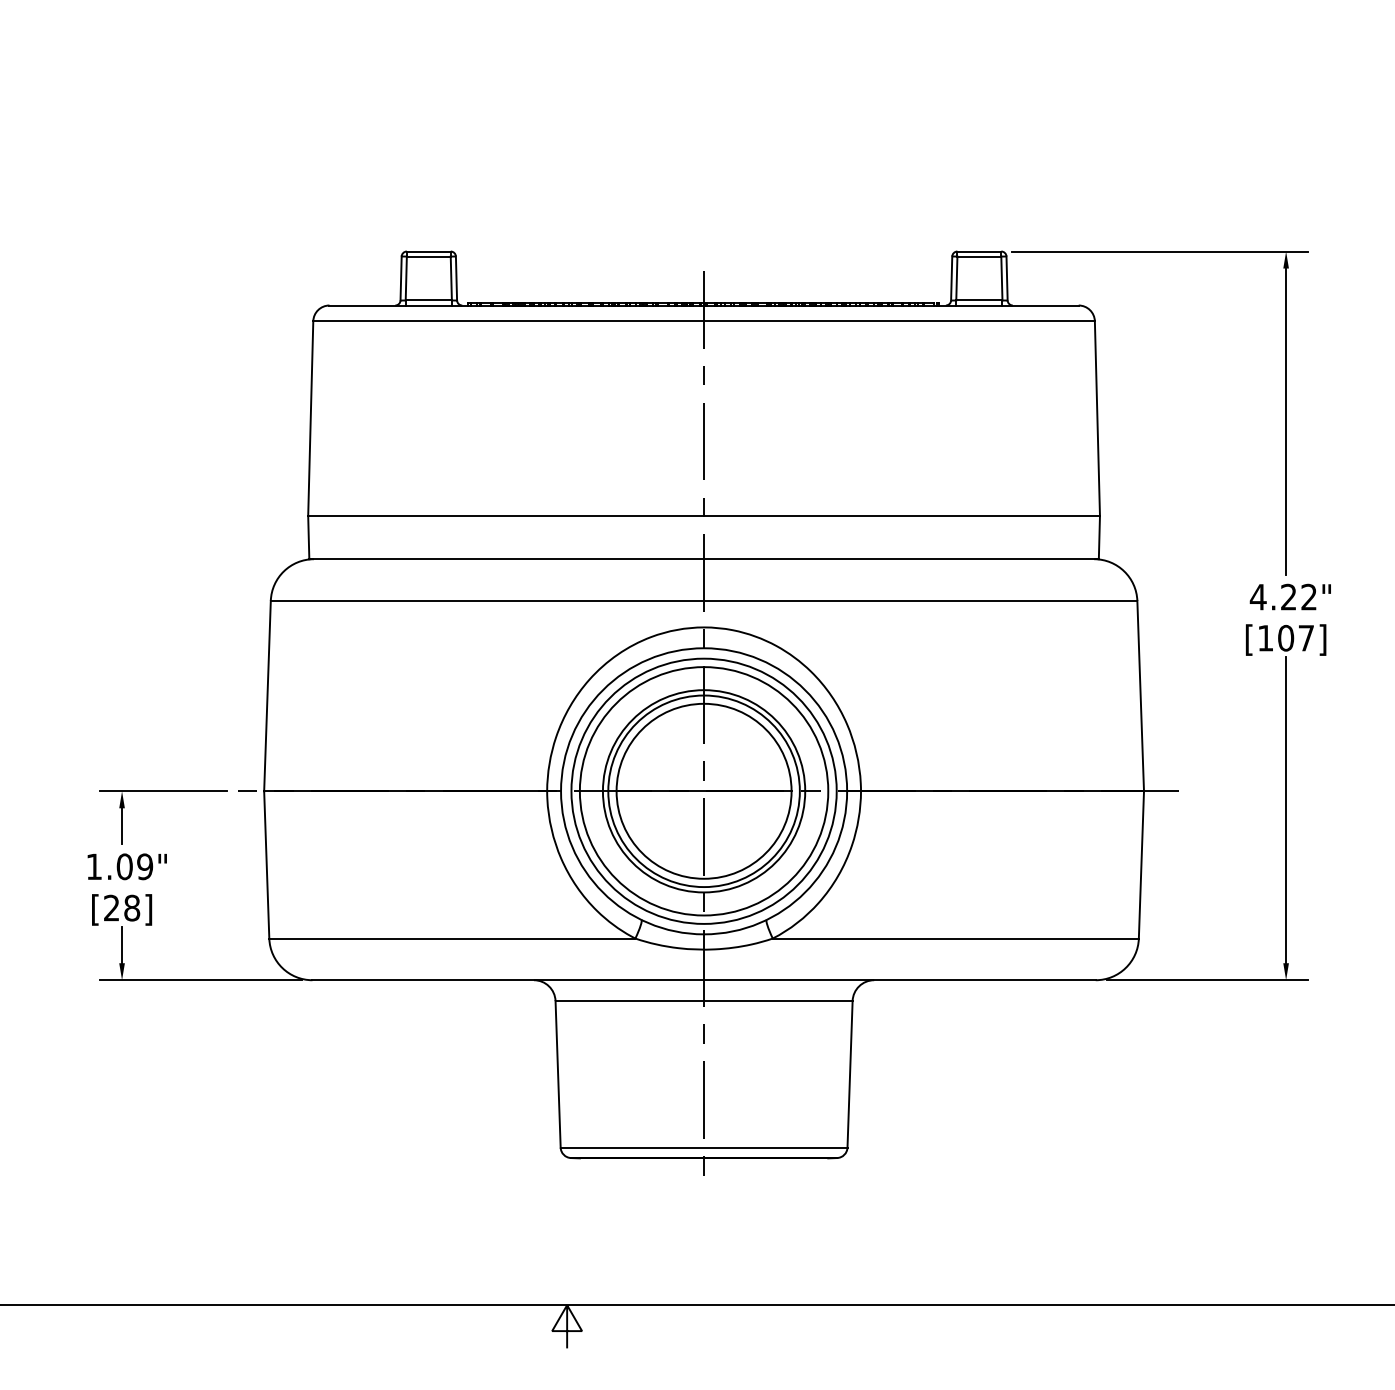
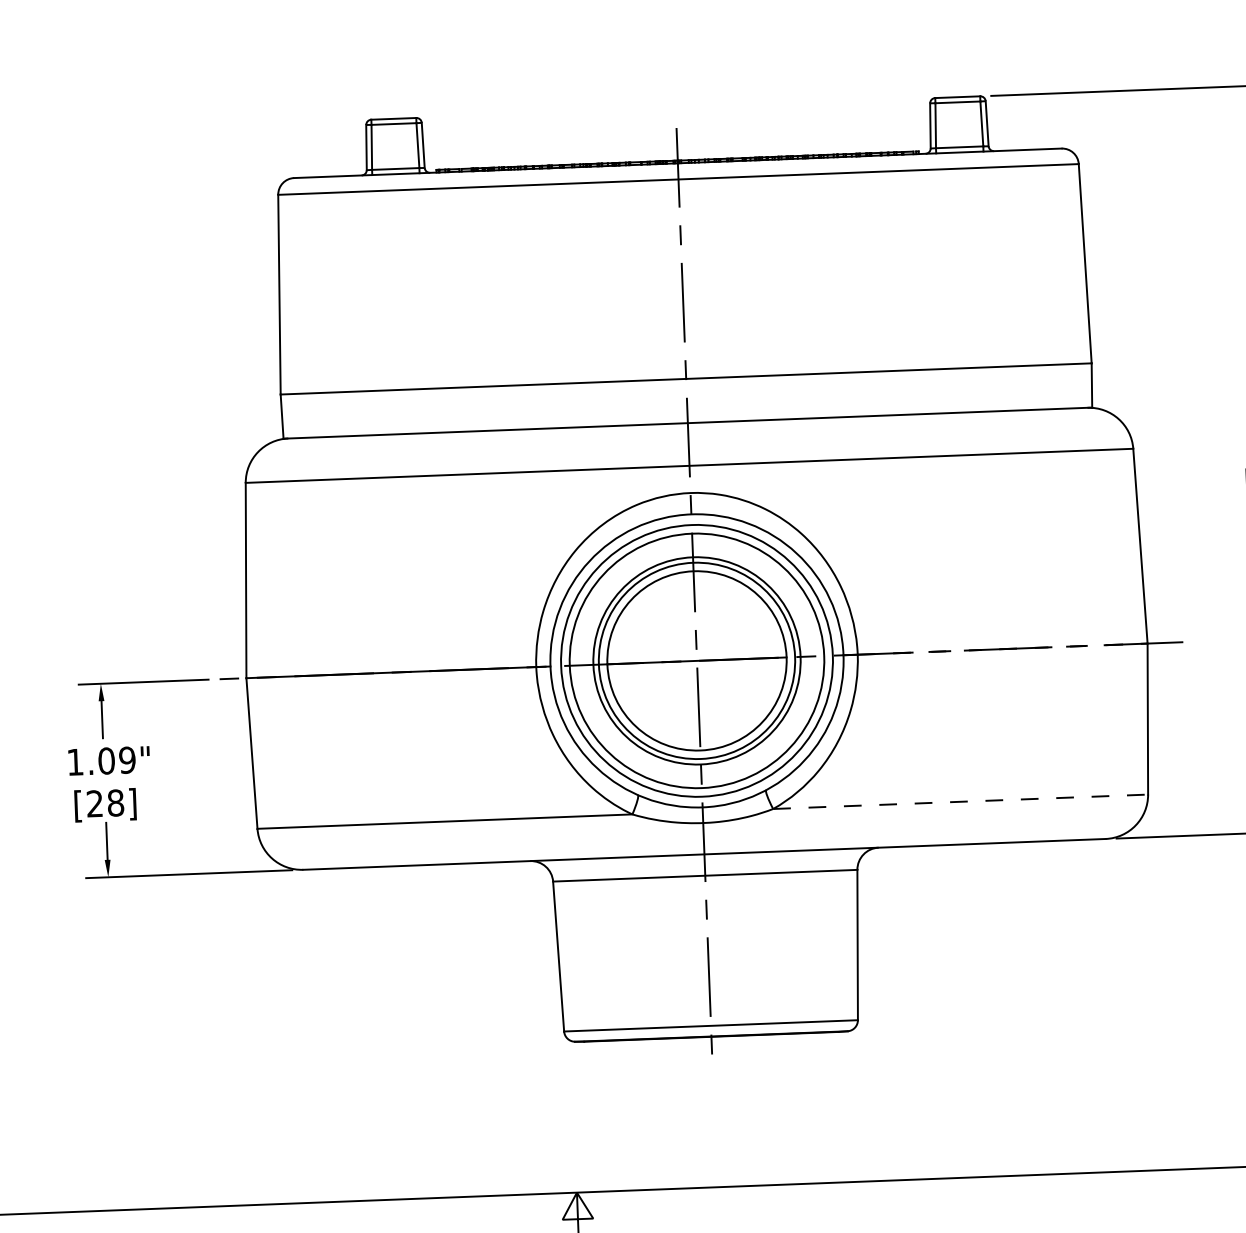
line: (1003, 791) -> (1003, 649), solid -> dashed
line: (956, 938) -> (961, 801), solid -> dashed

